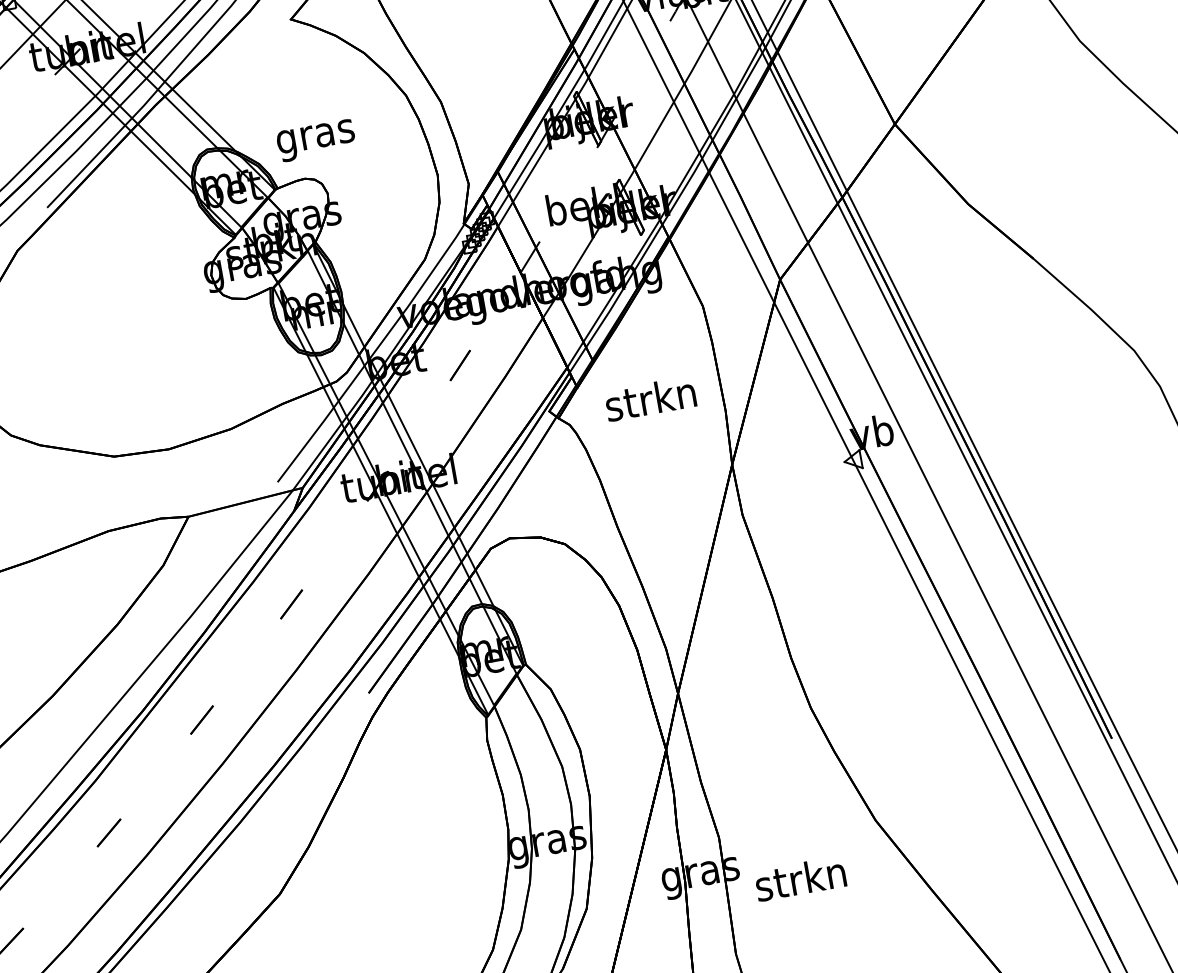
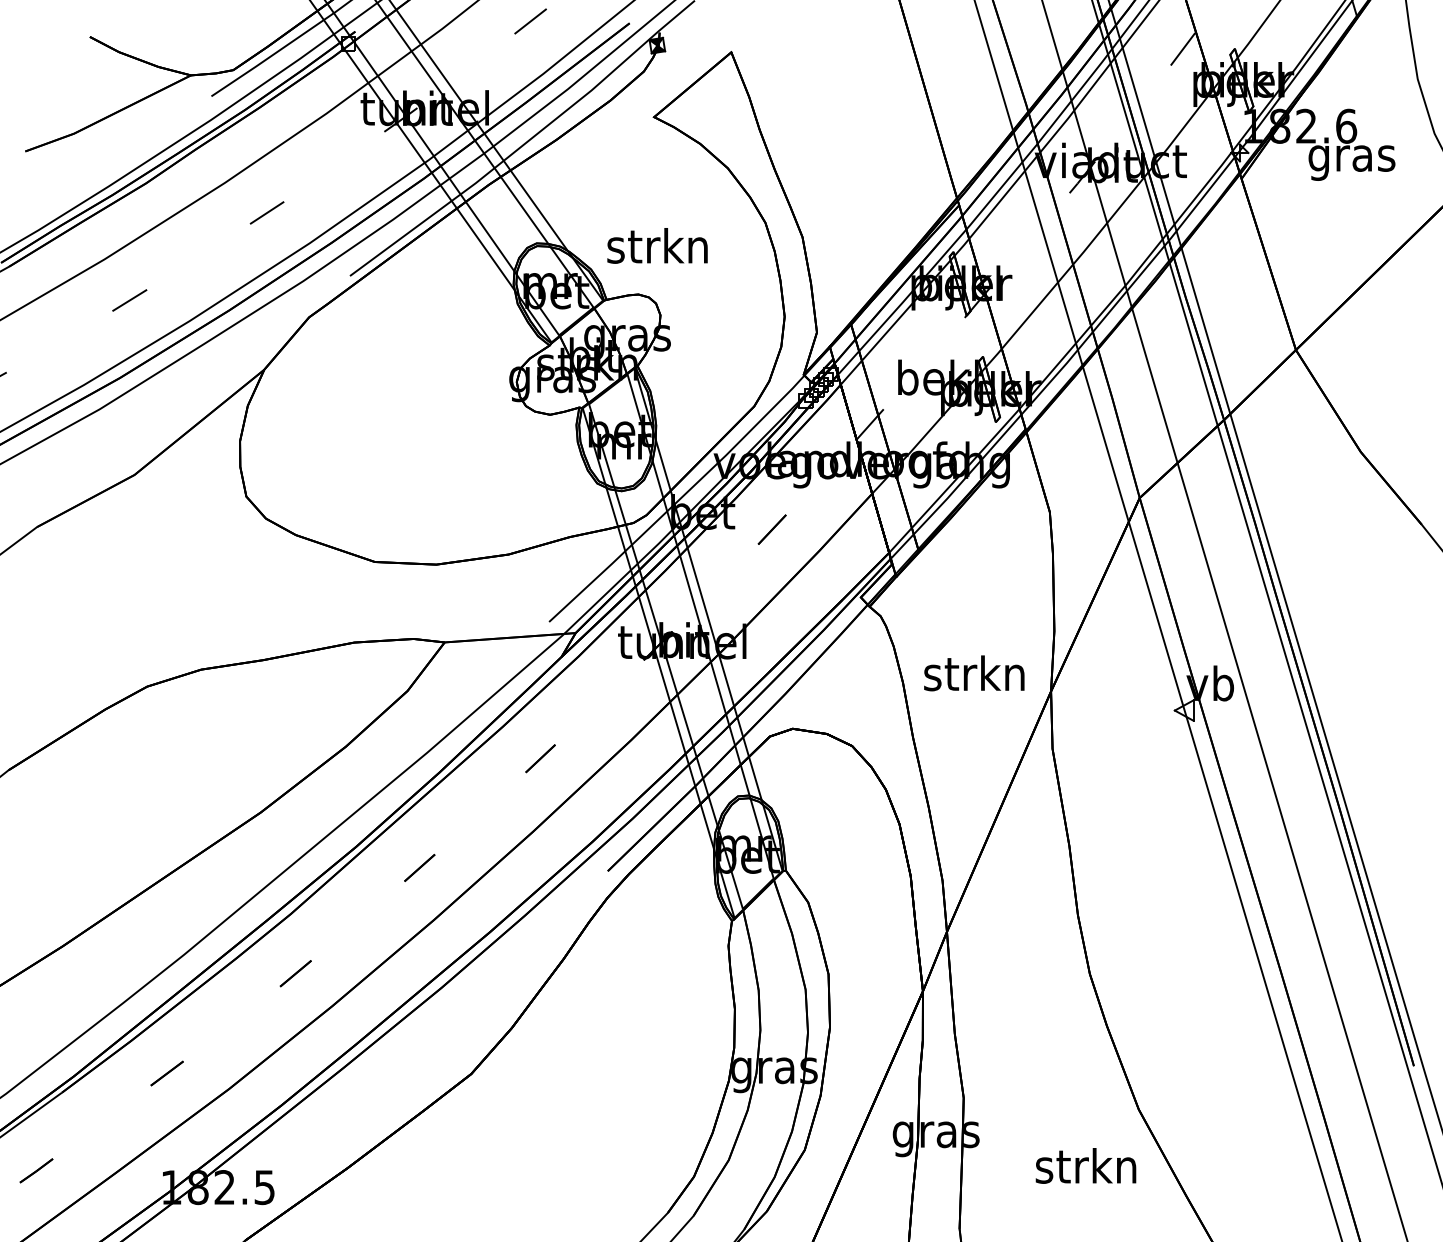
text: (314, 136) -> (657, 250), gras -> strkn
text: (650, 398) -> (974, 673), moved
text: (799, 878) -> (1085, 1165), moved

